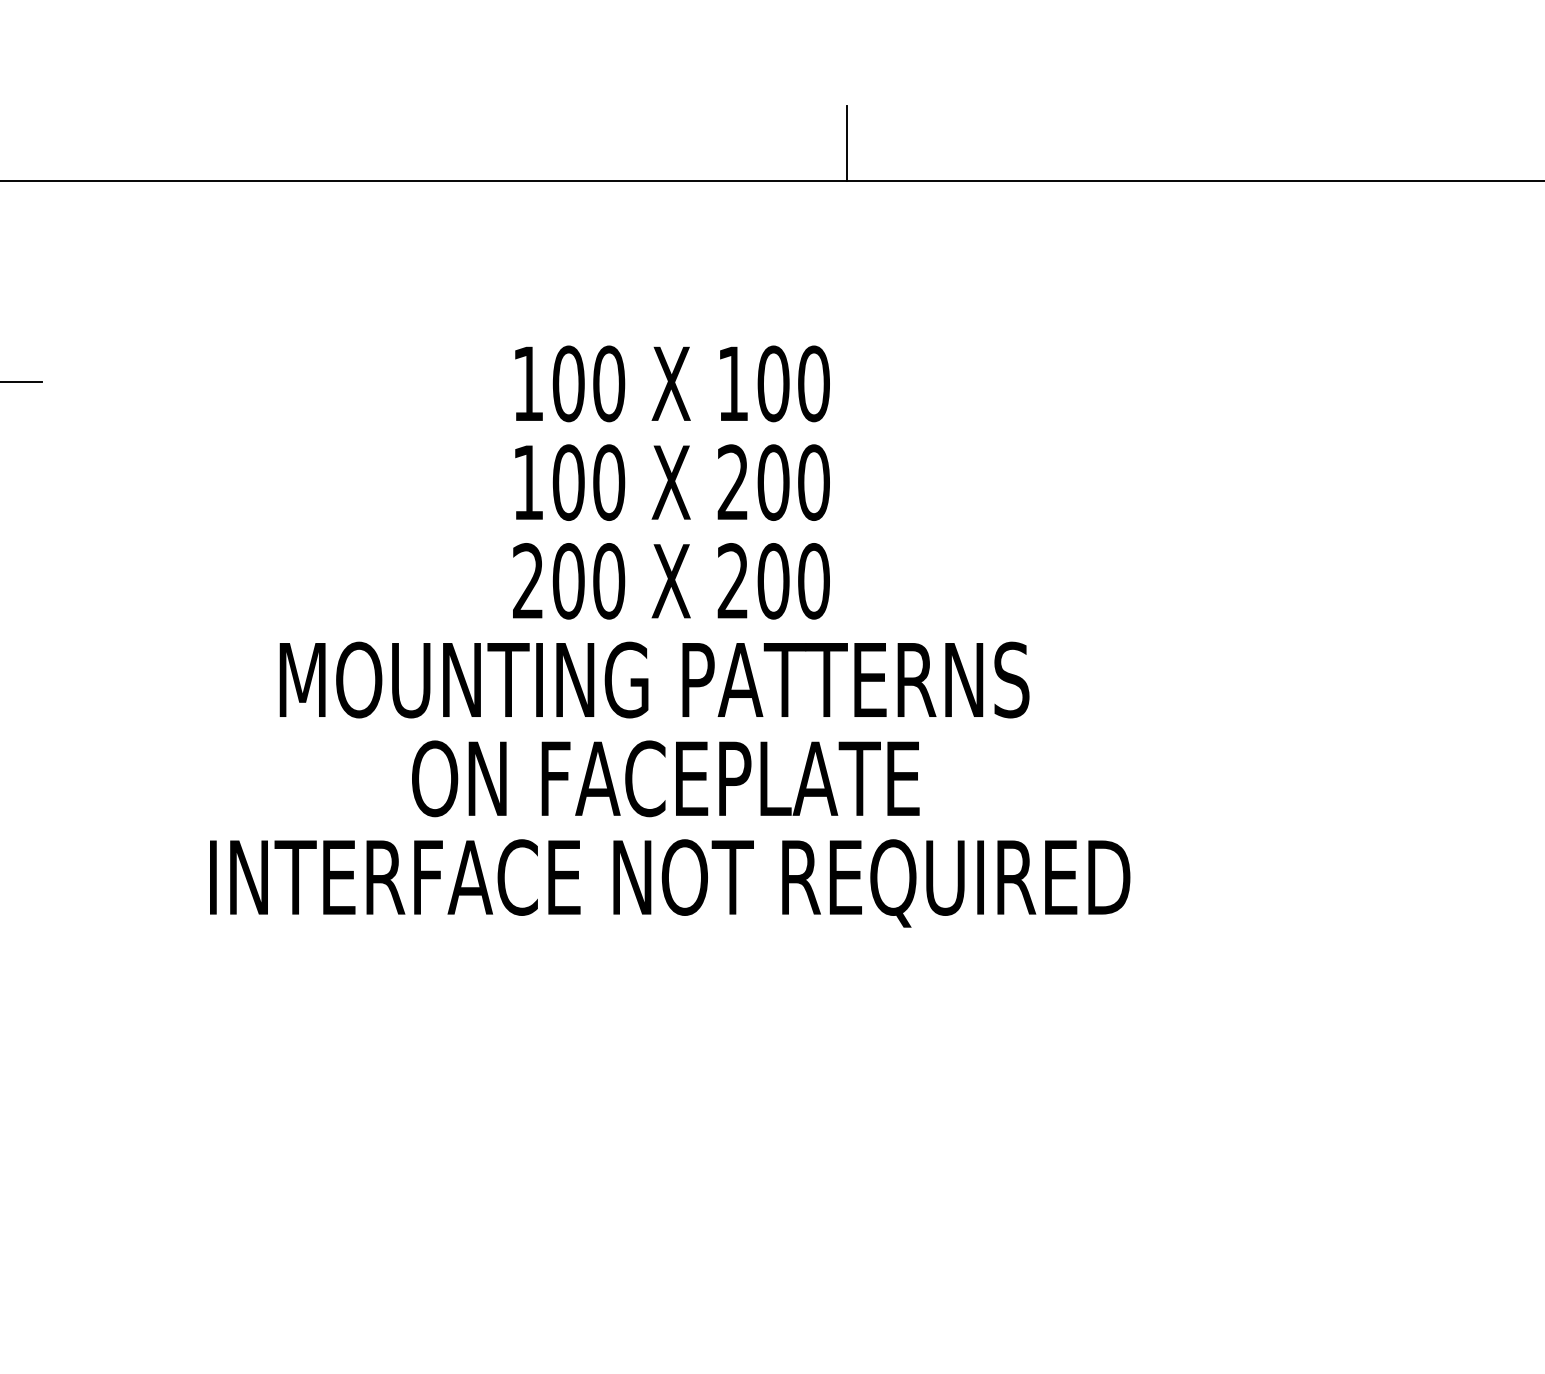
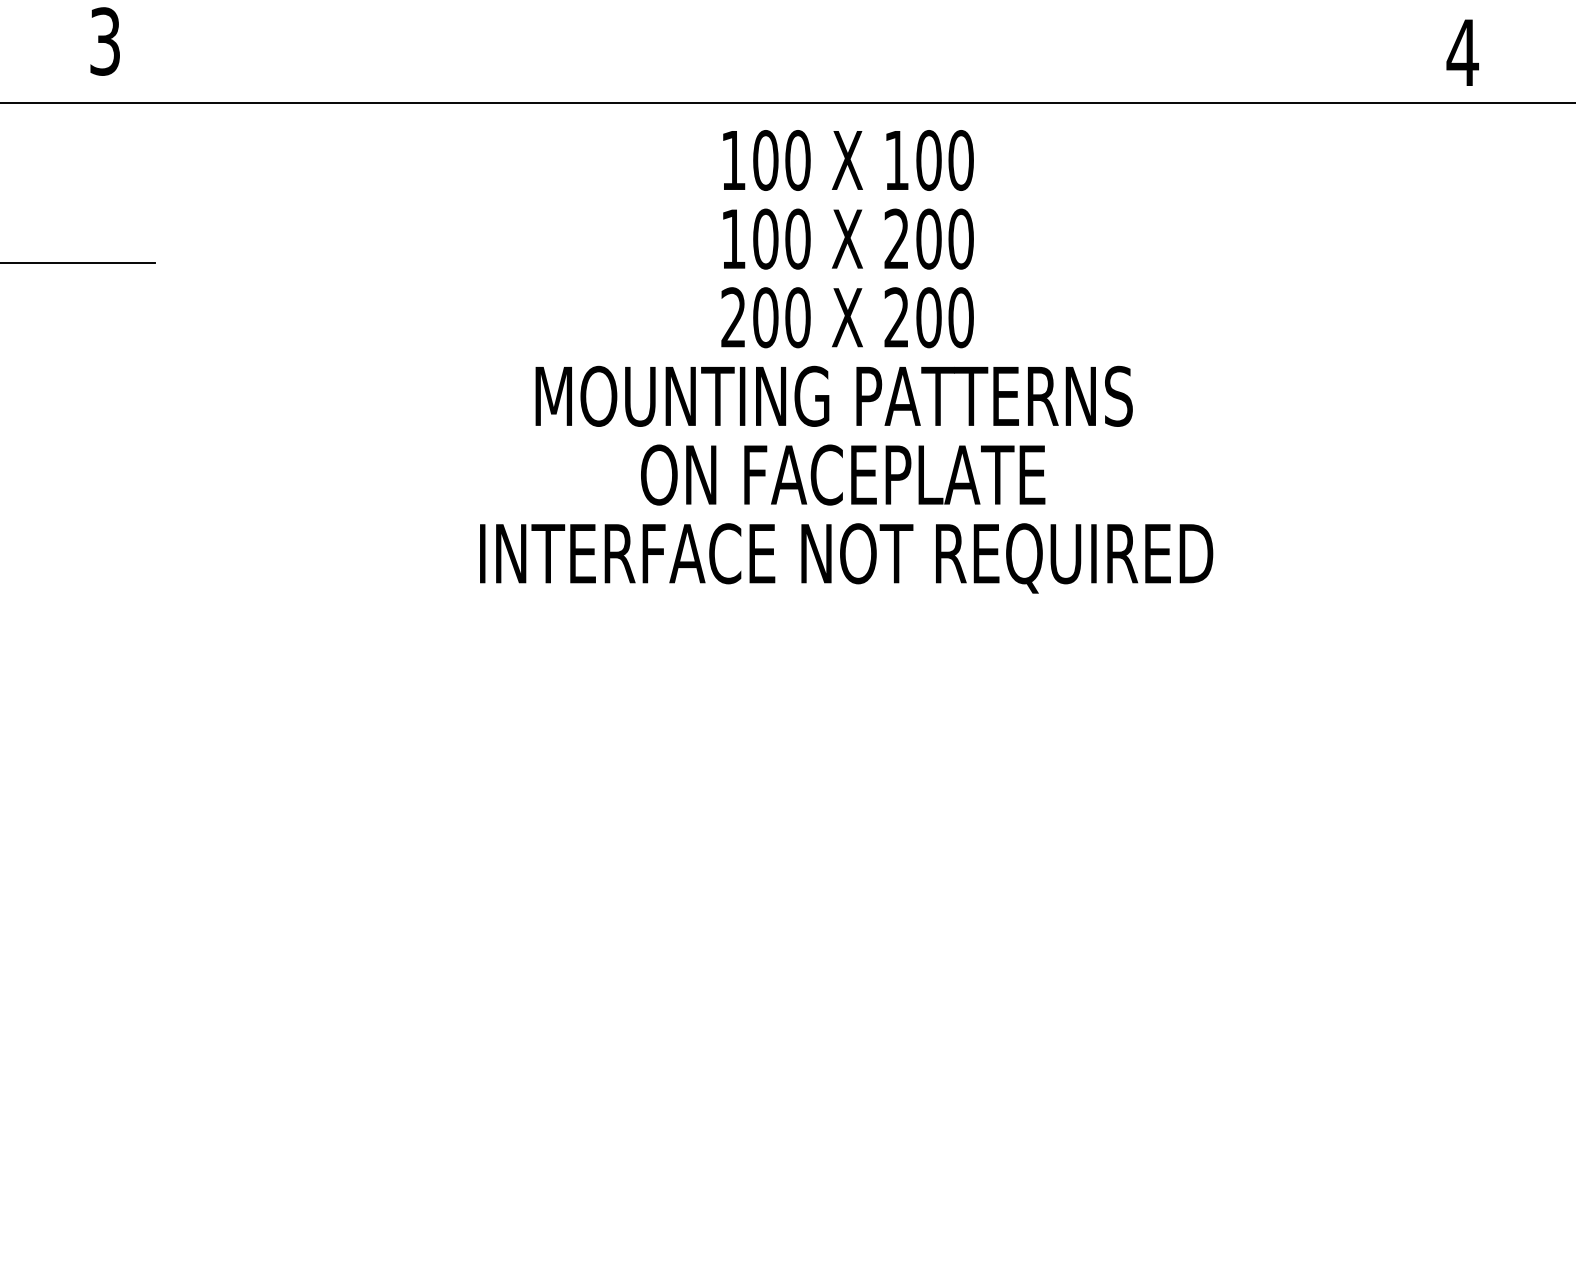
line: (847, 142) -> (796, 72), removed
text: (670, 636) -> (846, 361), moved

